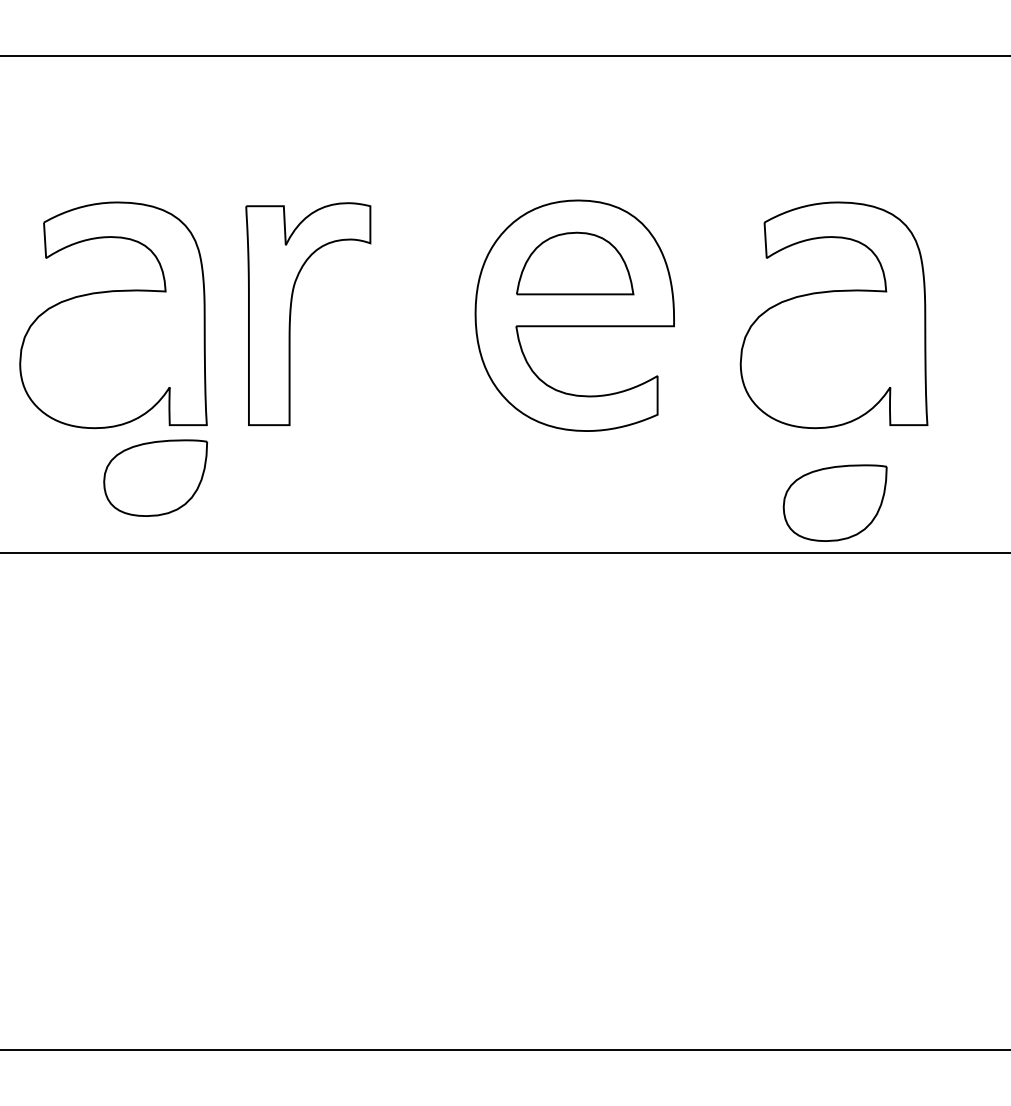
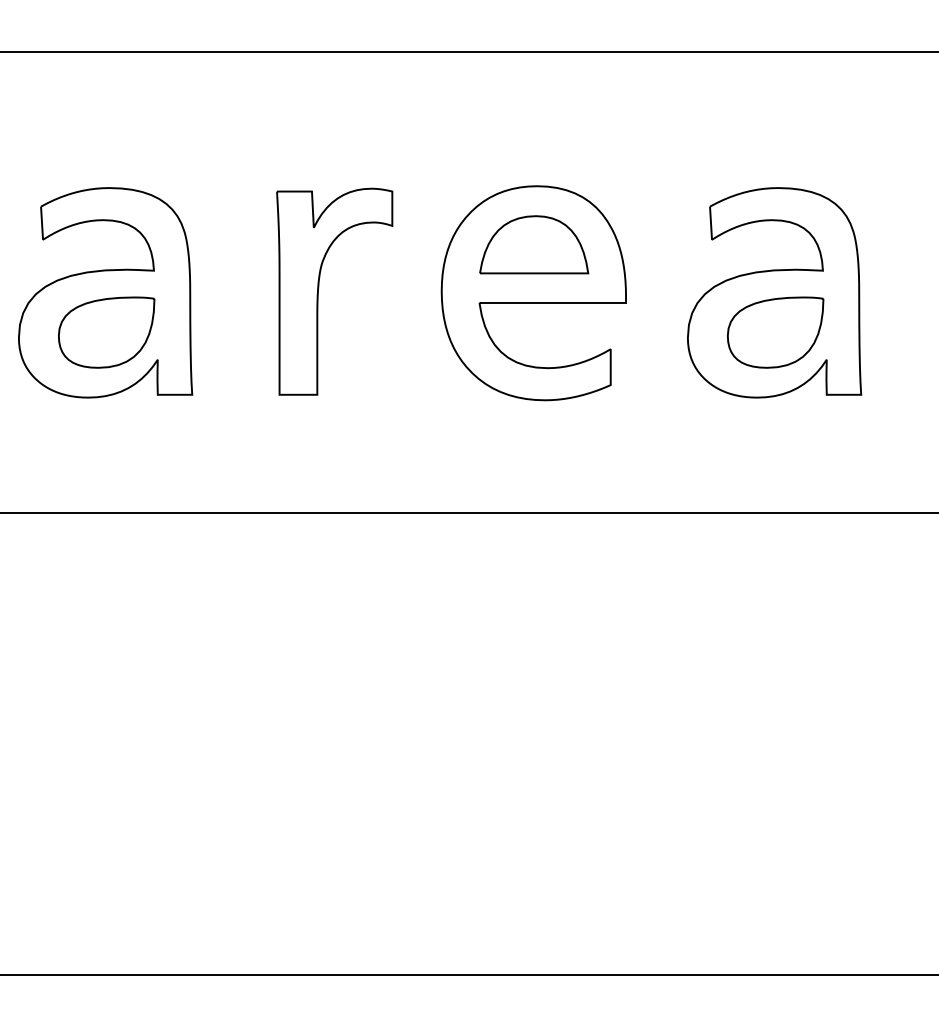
part: (291, 313) -> (319, 291), moved
part: (155, 477) -> (106, 331), moved
part: (834, 502) -> (774, 331), moved

